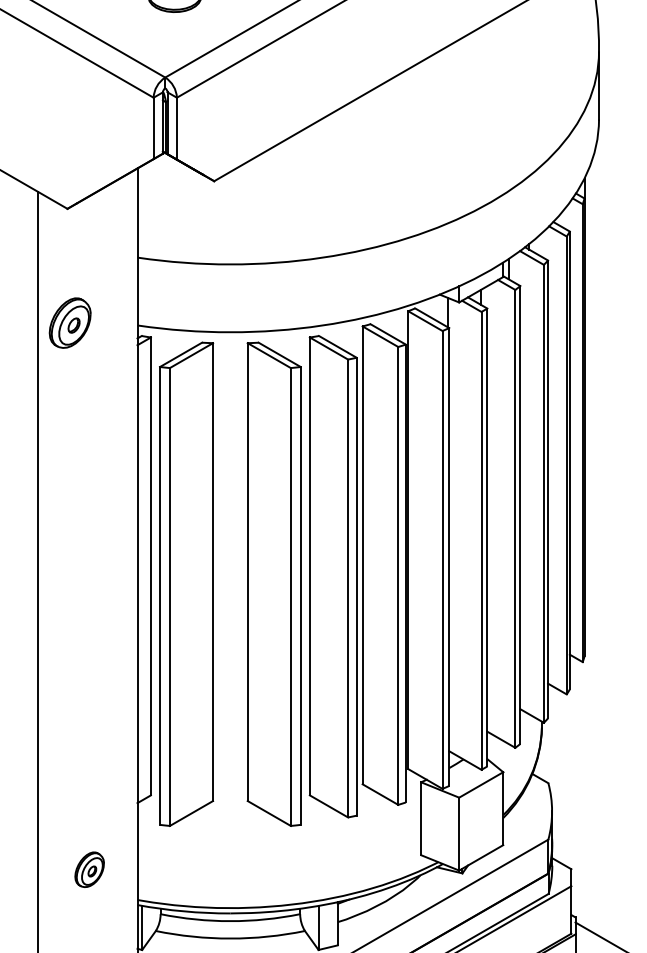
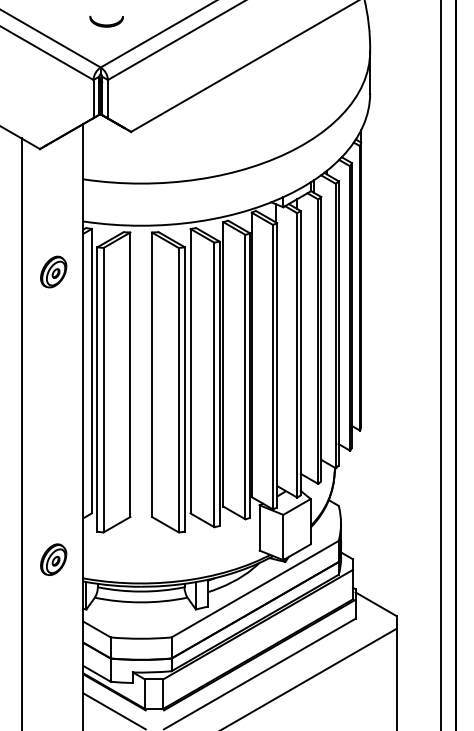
part: (69, 322) -> (53, 271), moved
part: (89, 869) -> (53, 559), size x1.43

